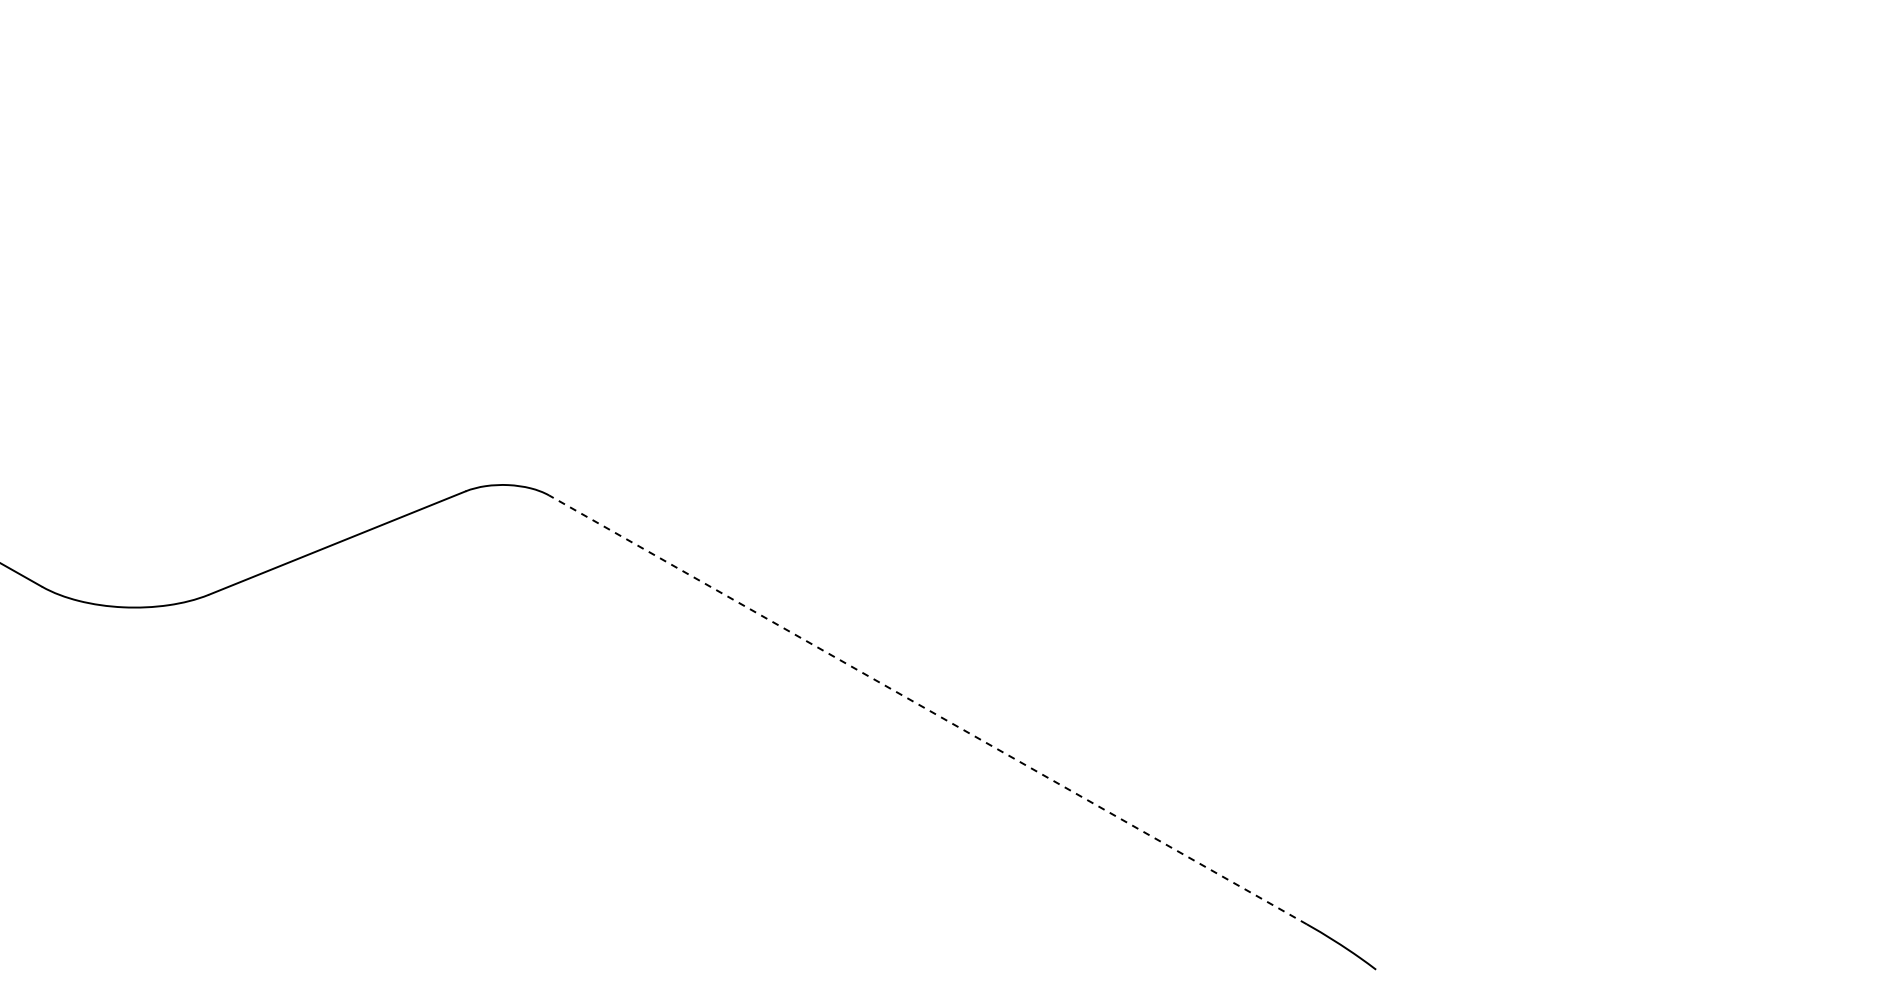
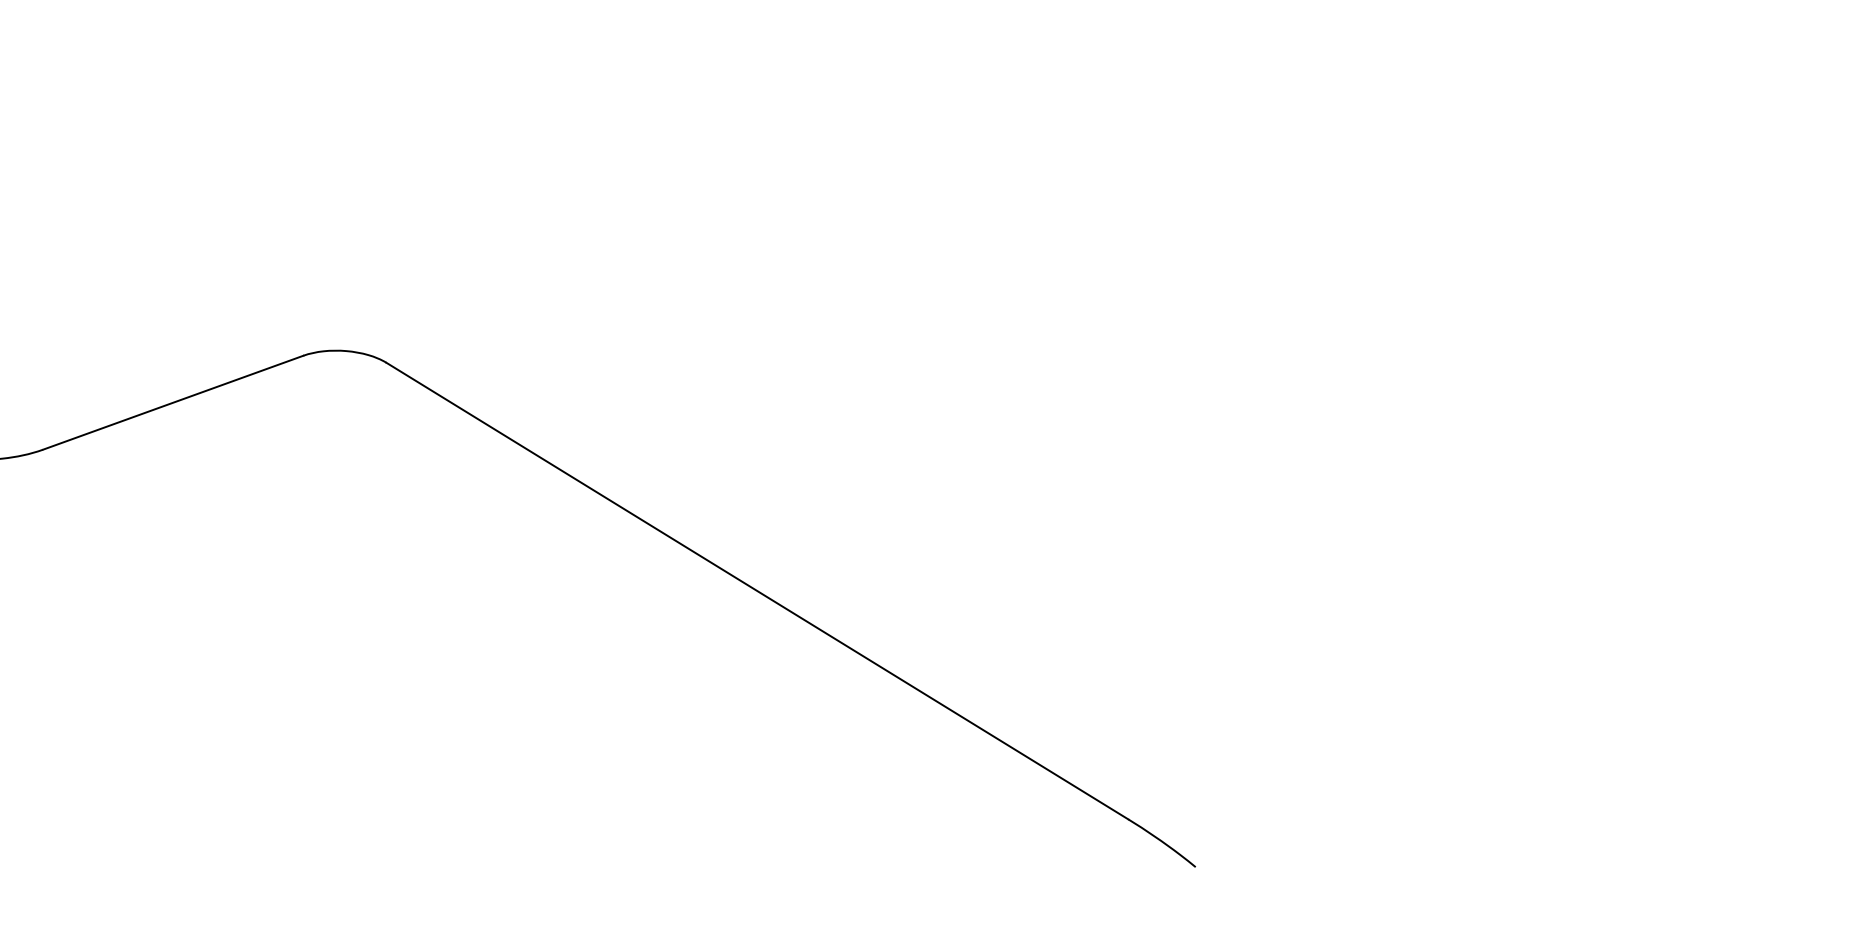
line: (927, 709) -> (756, 590), dashed -> solid

